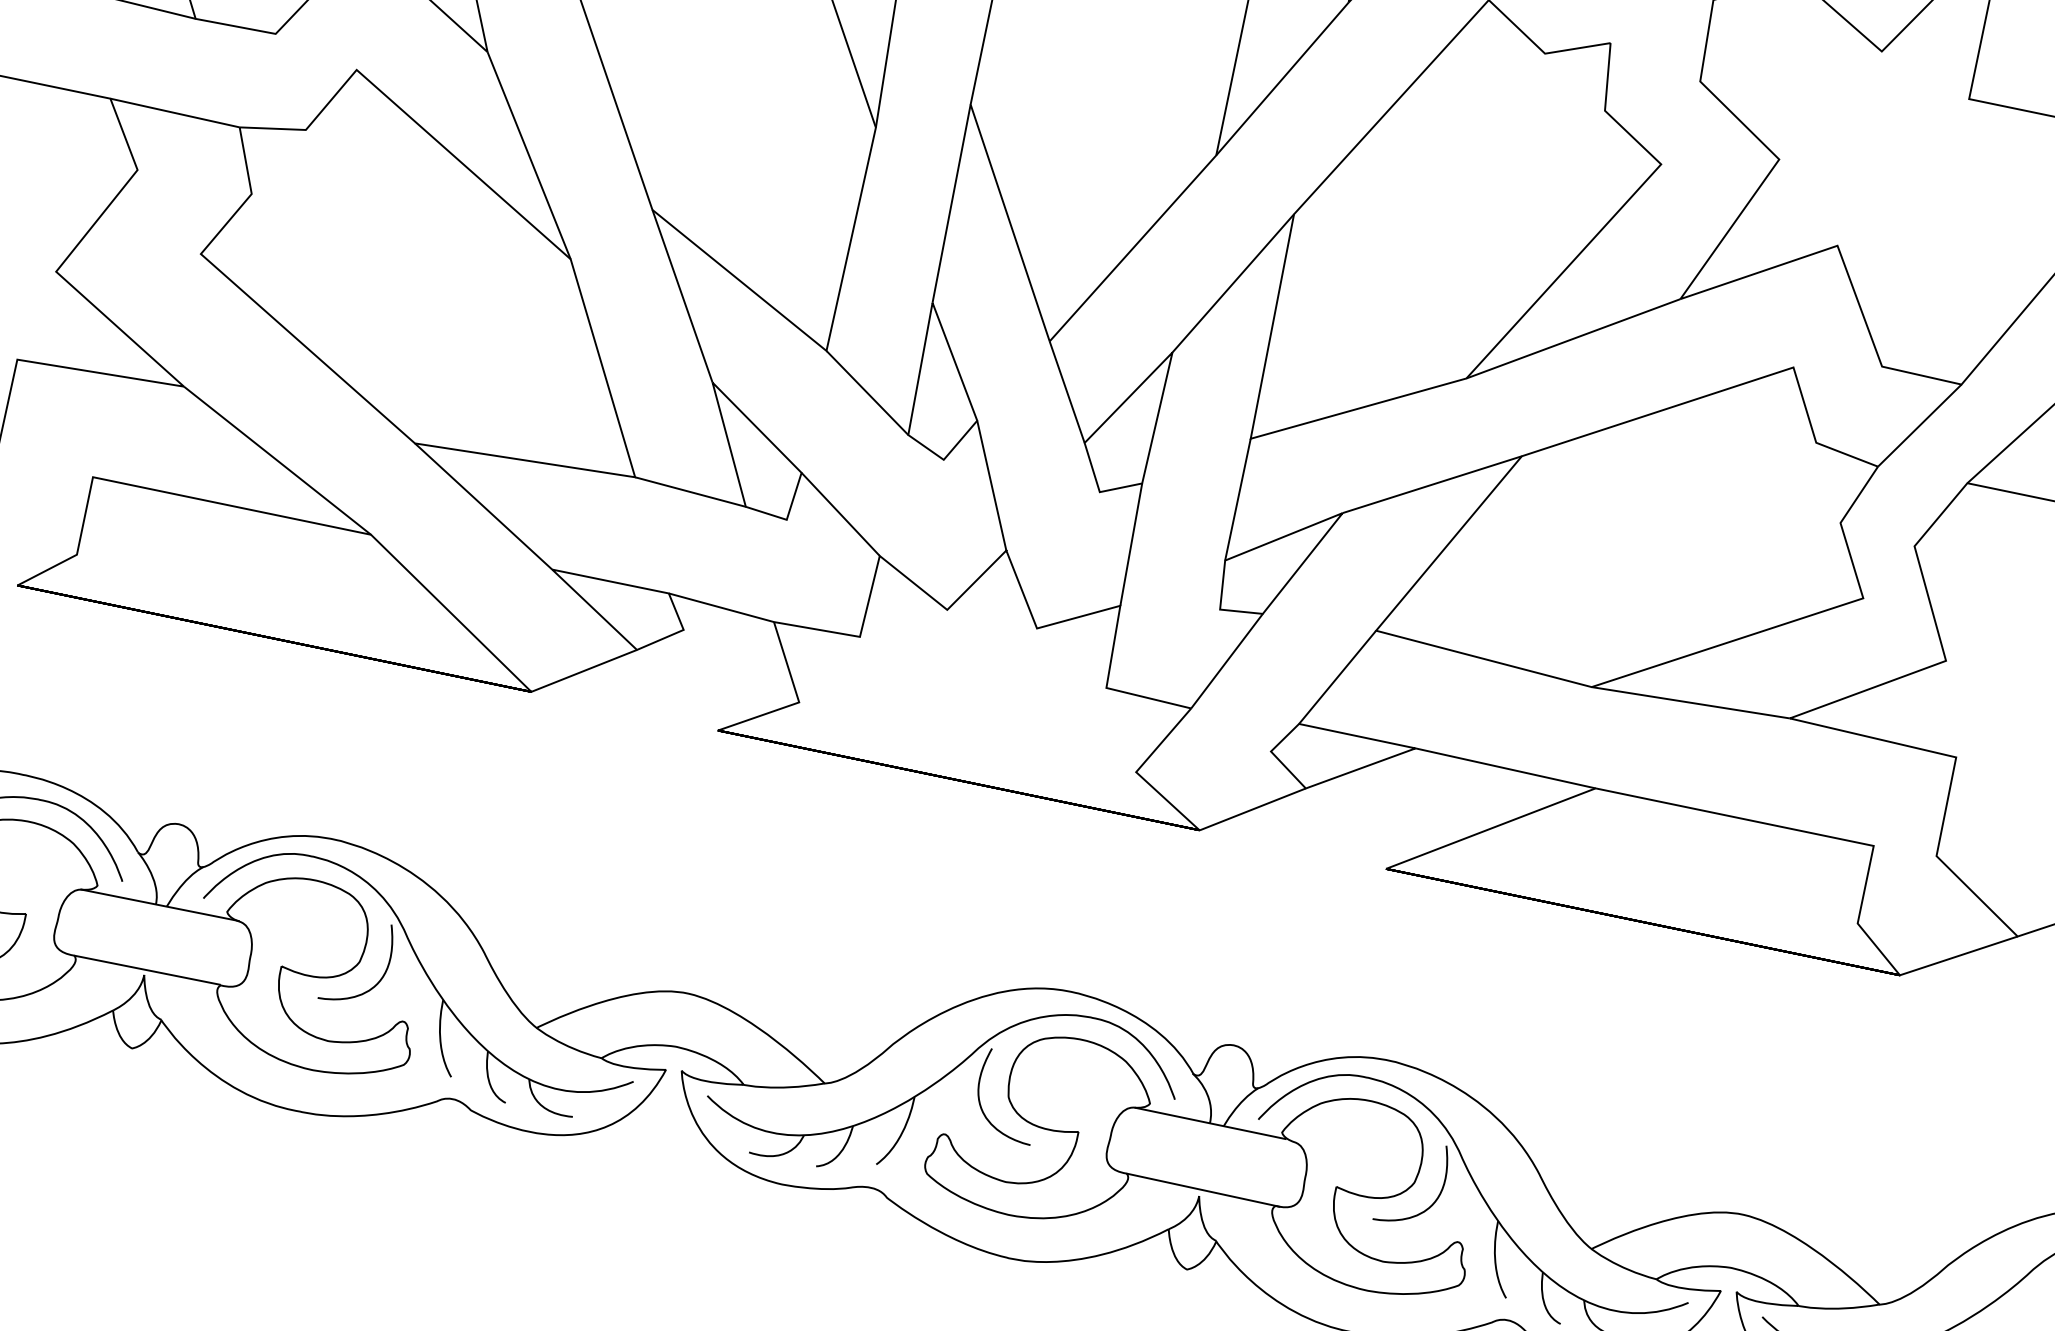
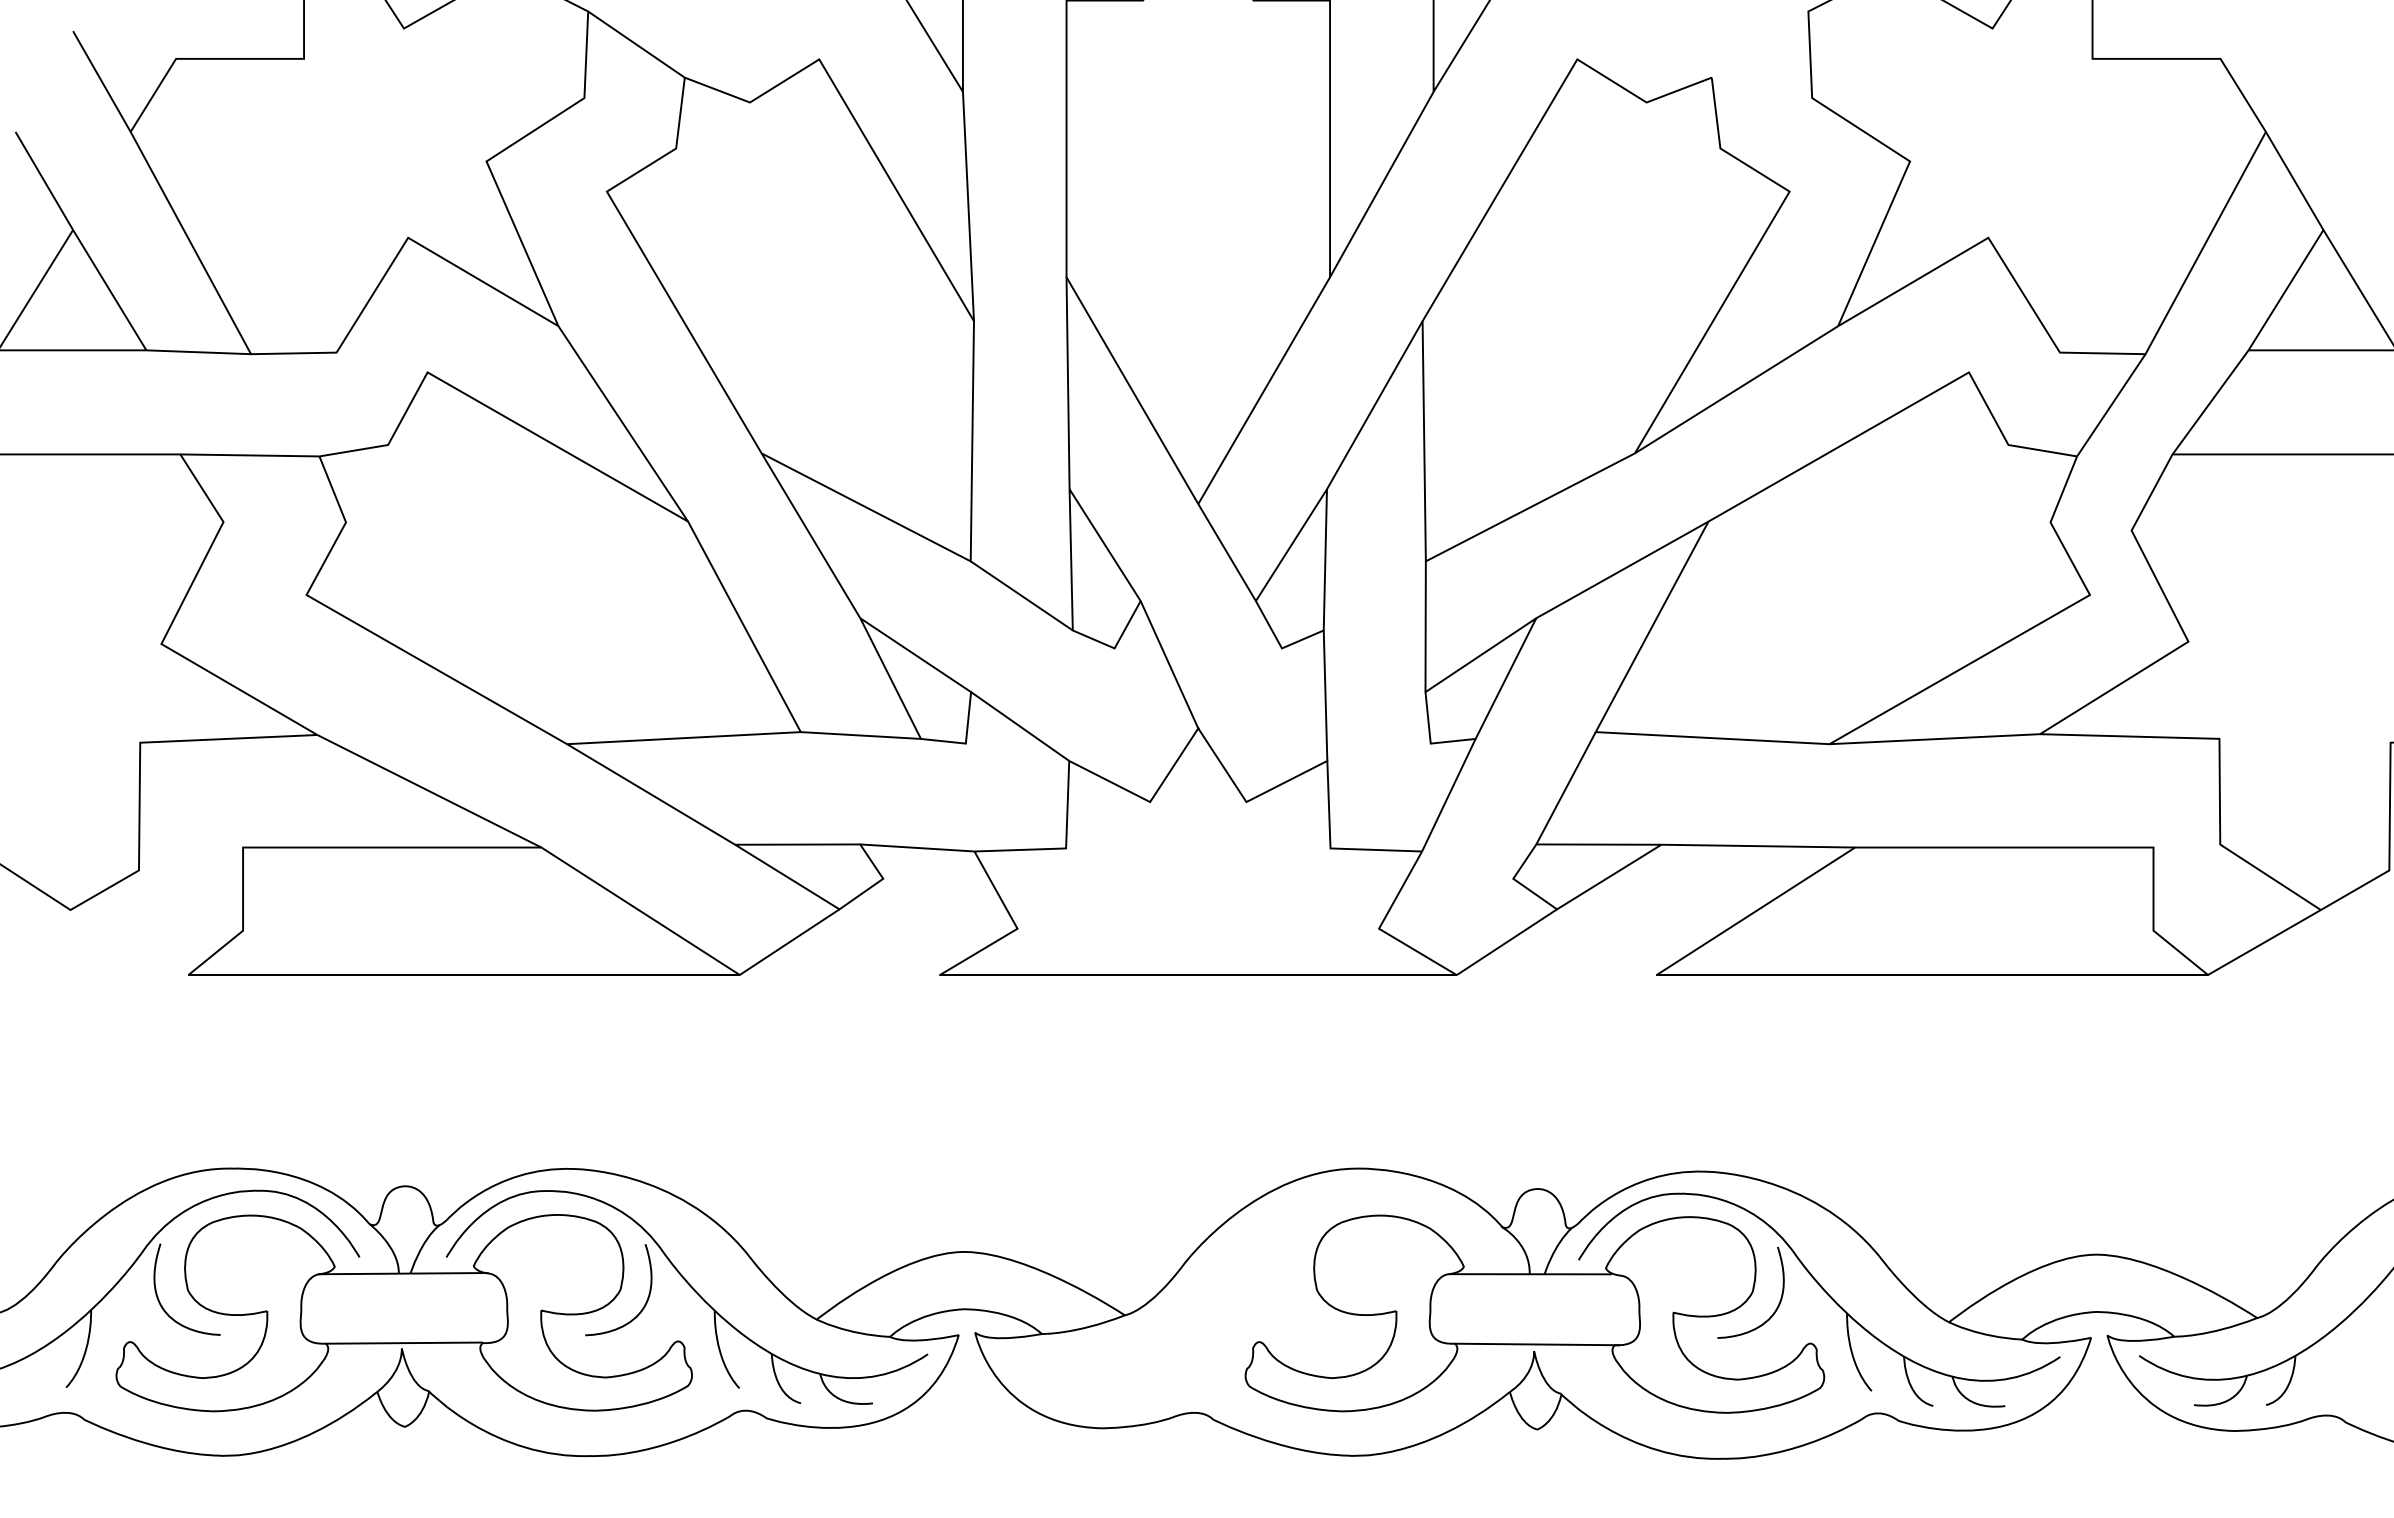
part: (938, 1082) -> (1241, 1290), removed

